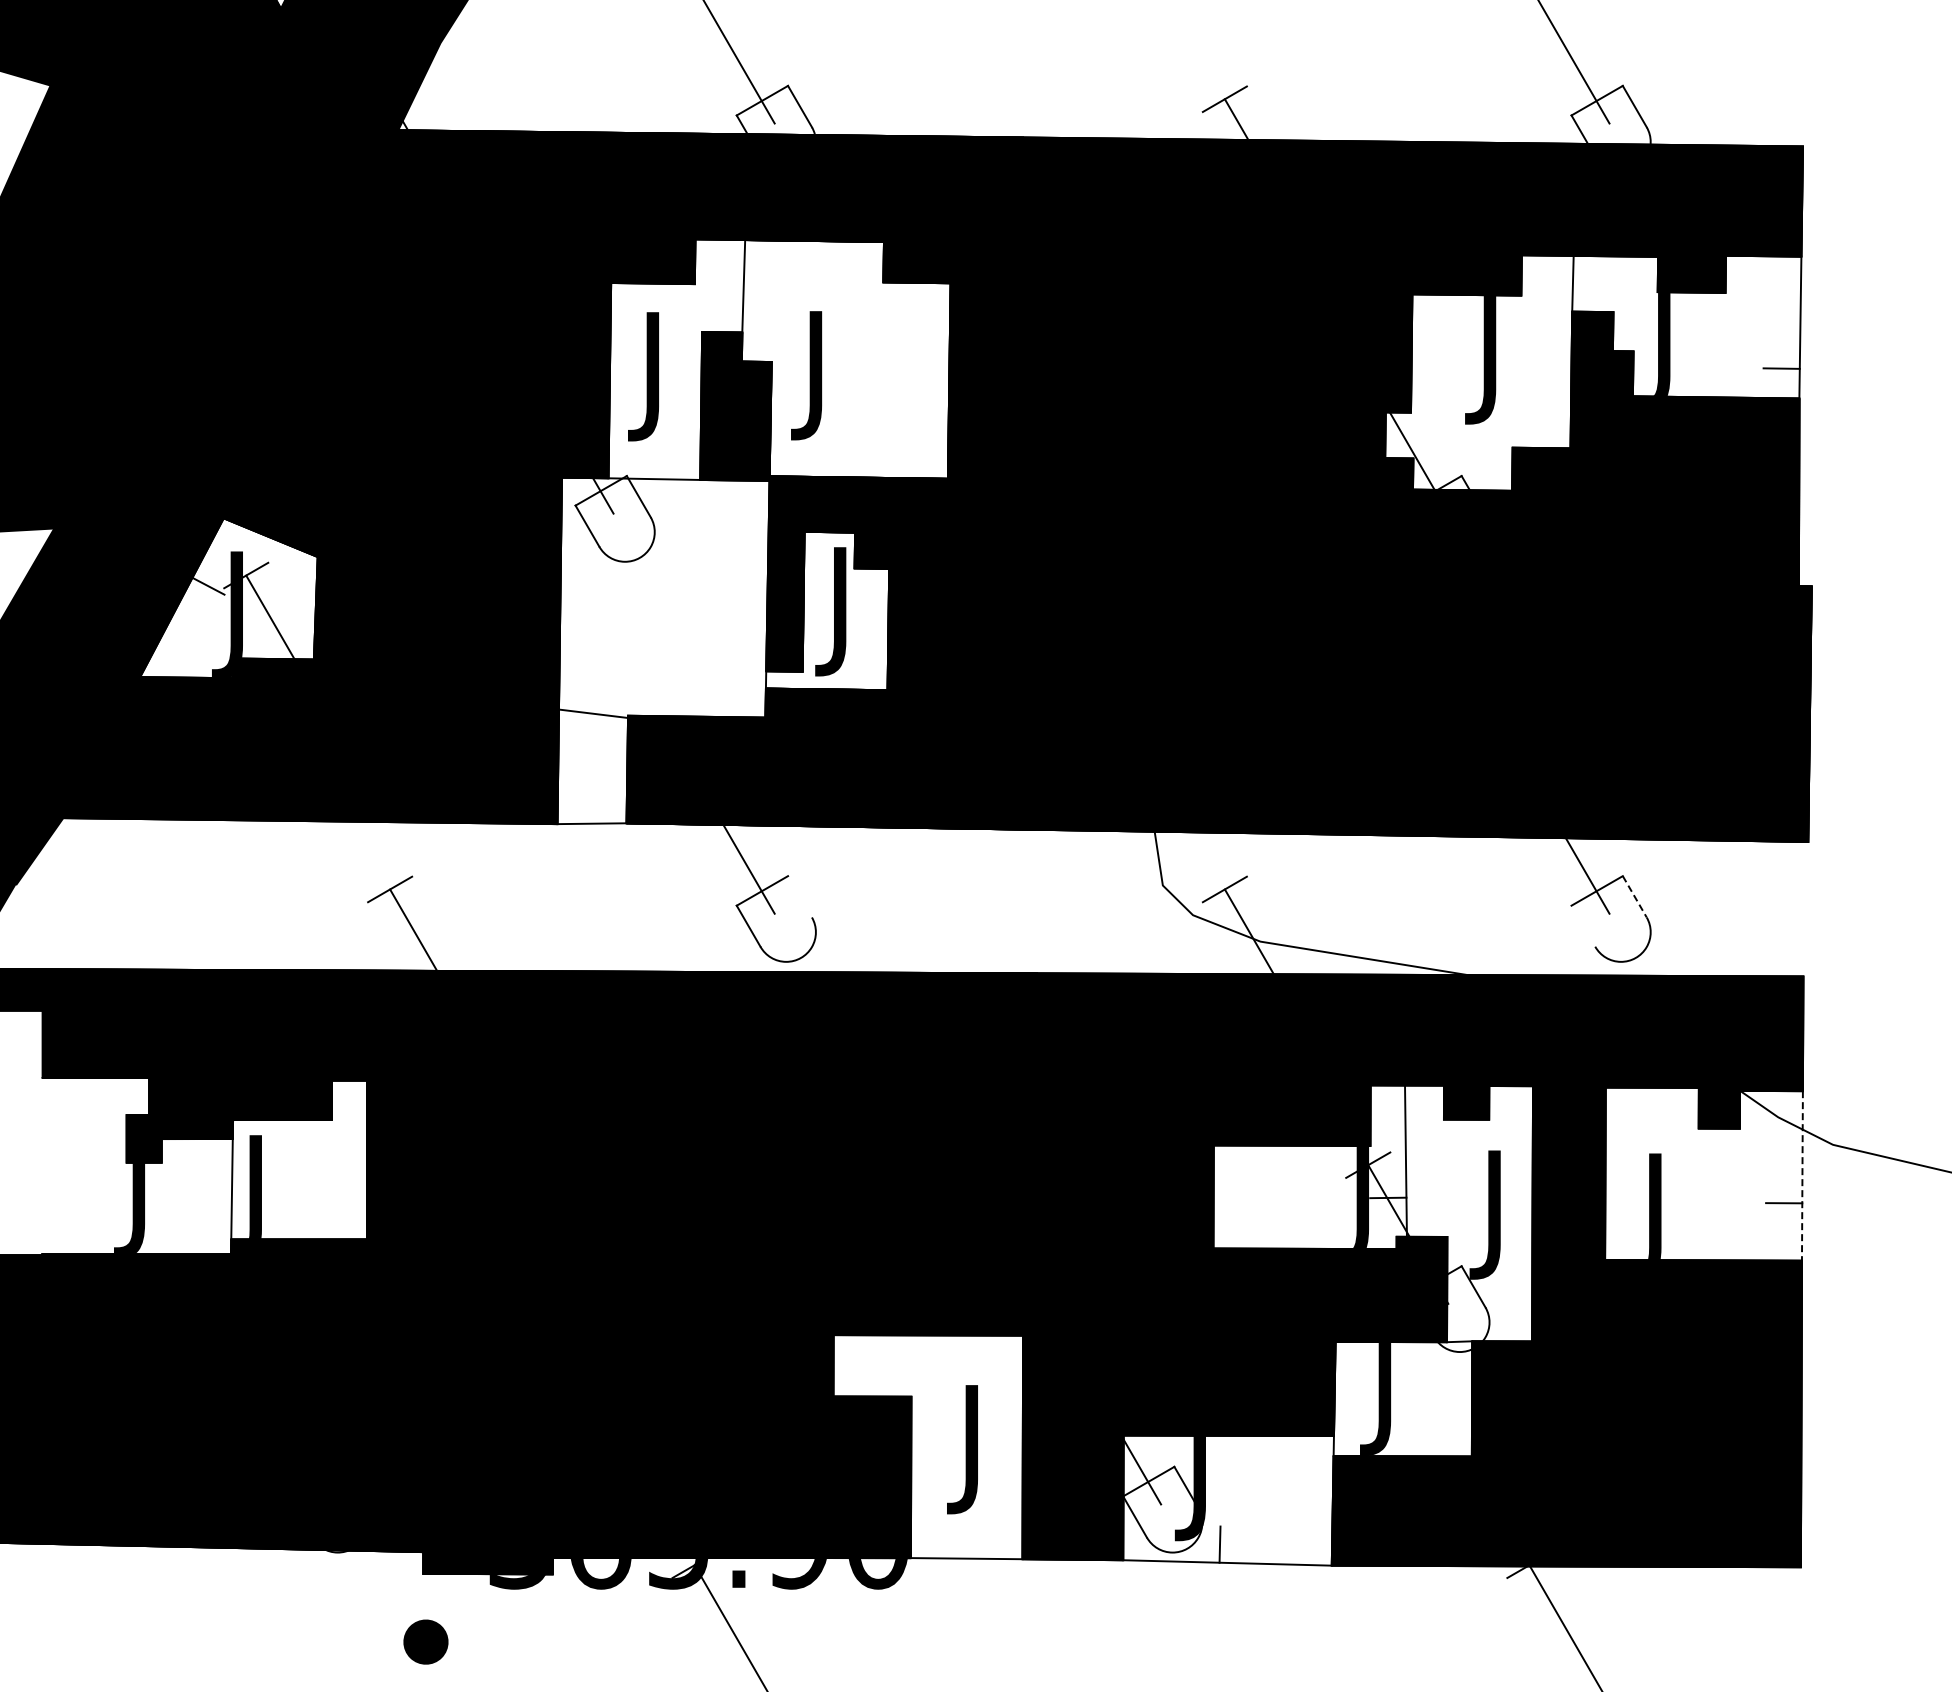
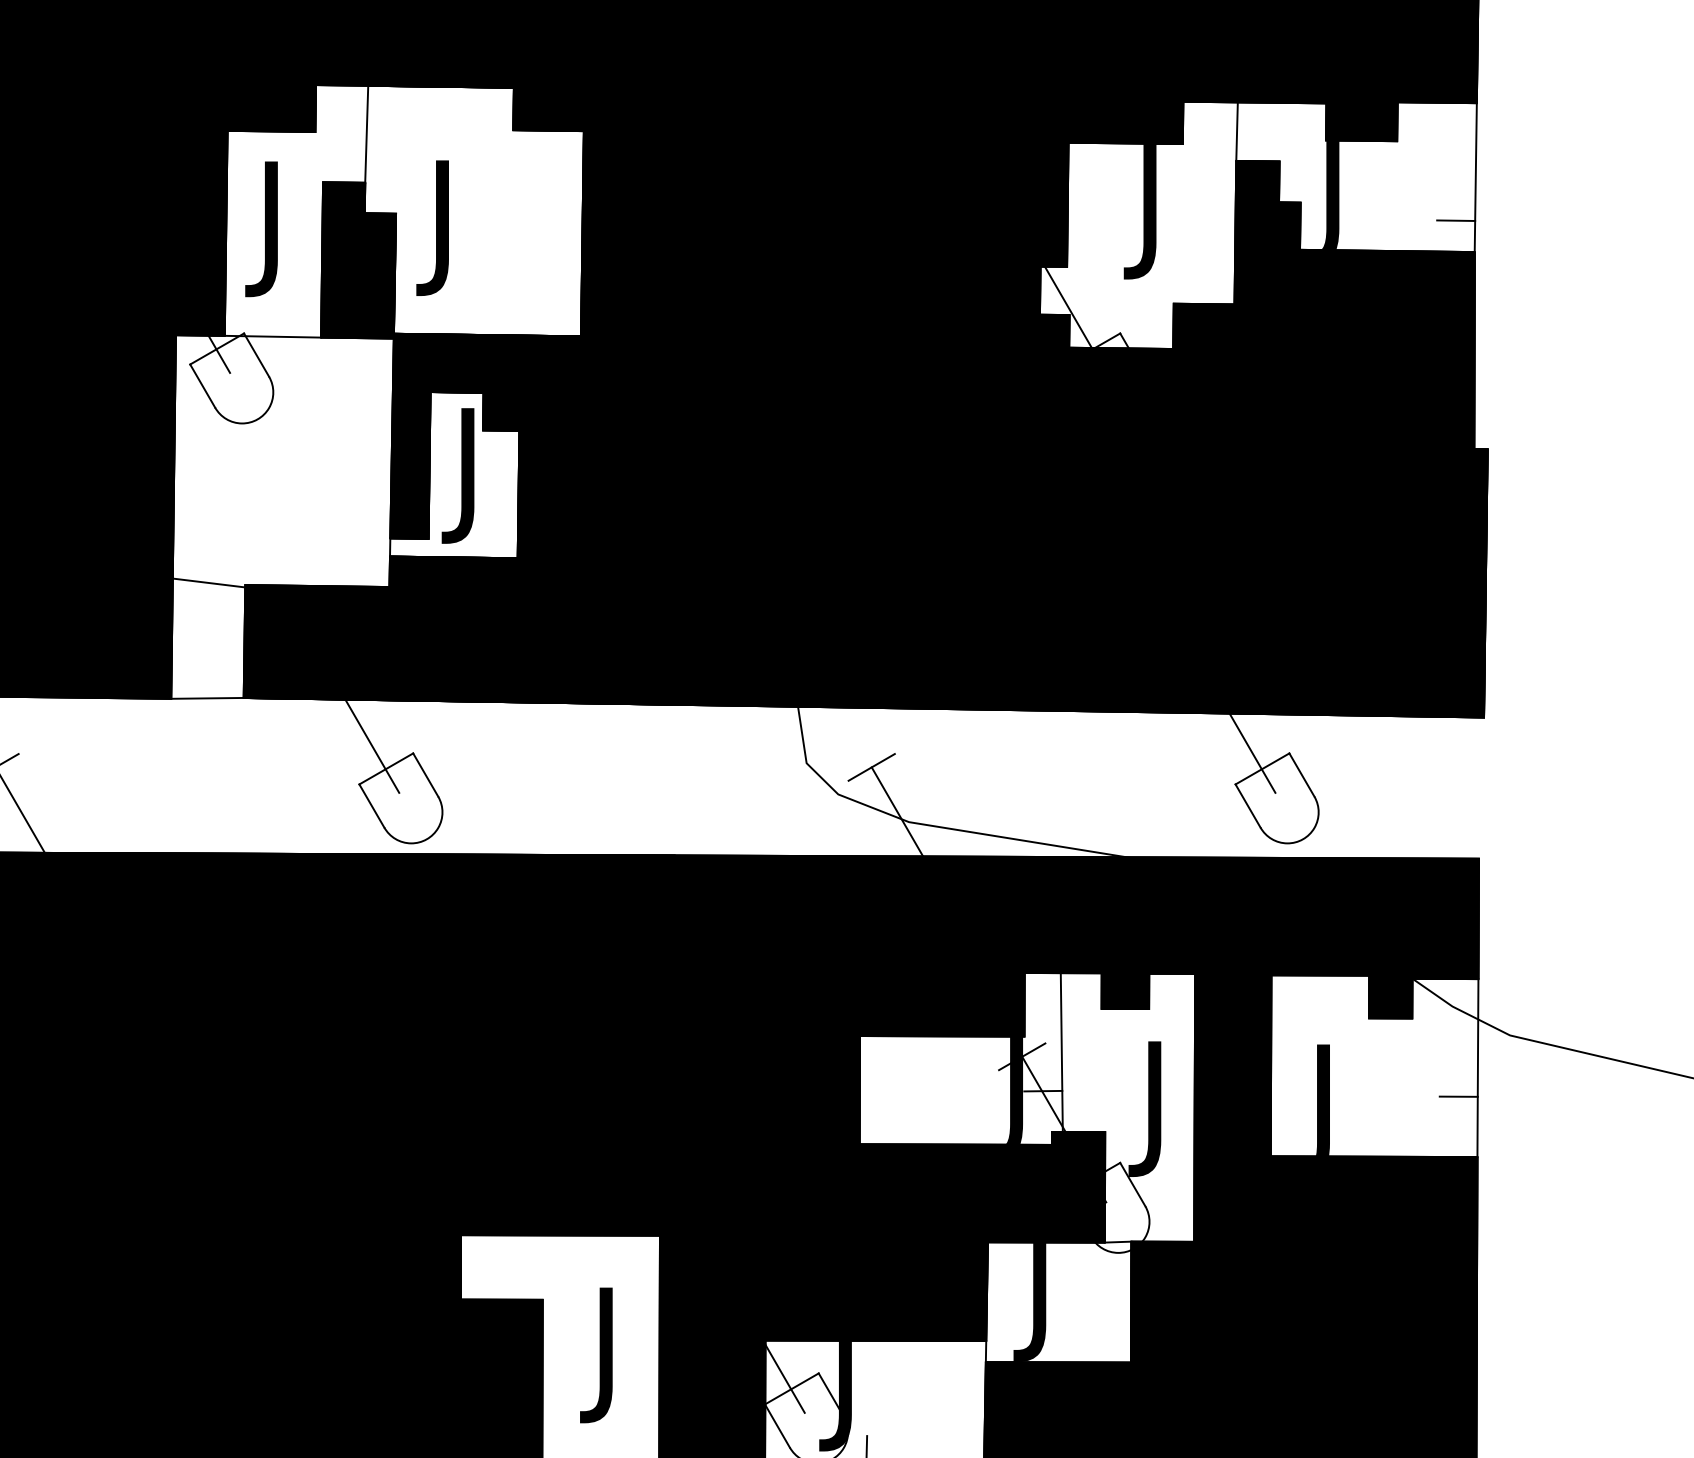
line: (799, 896) -> (425, 774), added
line: (1634, 896) -> (1301, 774), dashed -> solid
line: (1583, 925) -> (1248, 805), added
line: (1802, 1175) -> (1477, 1067), dashed -> solid

